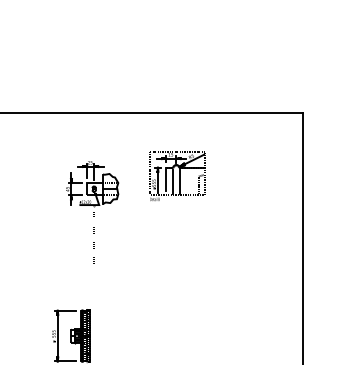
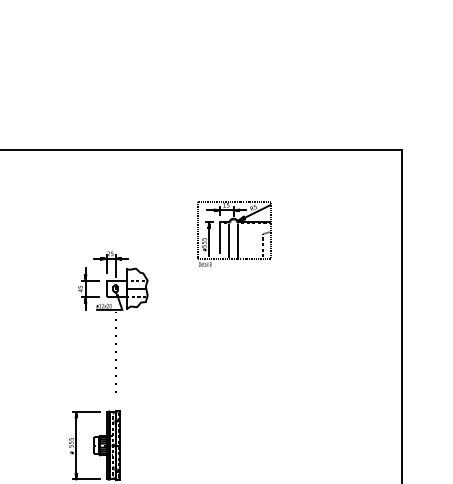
part: (92, 213) -> (113, 321), moved

